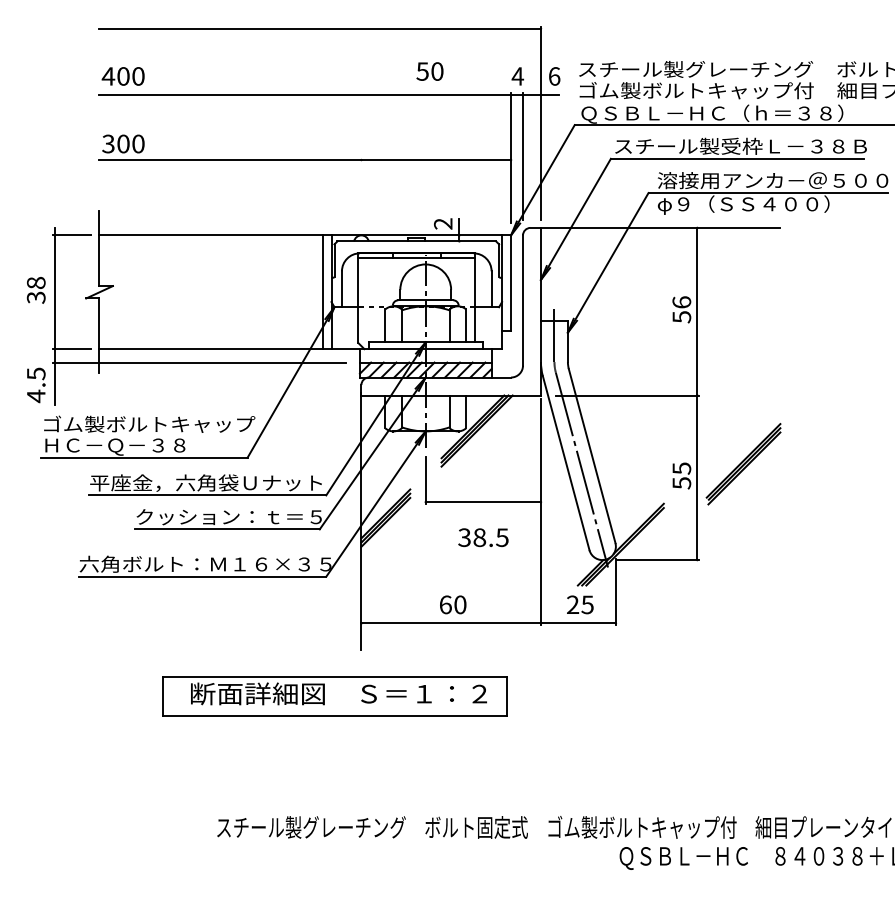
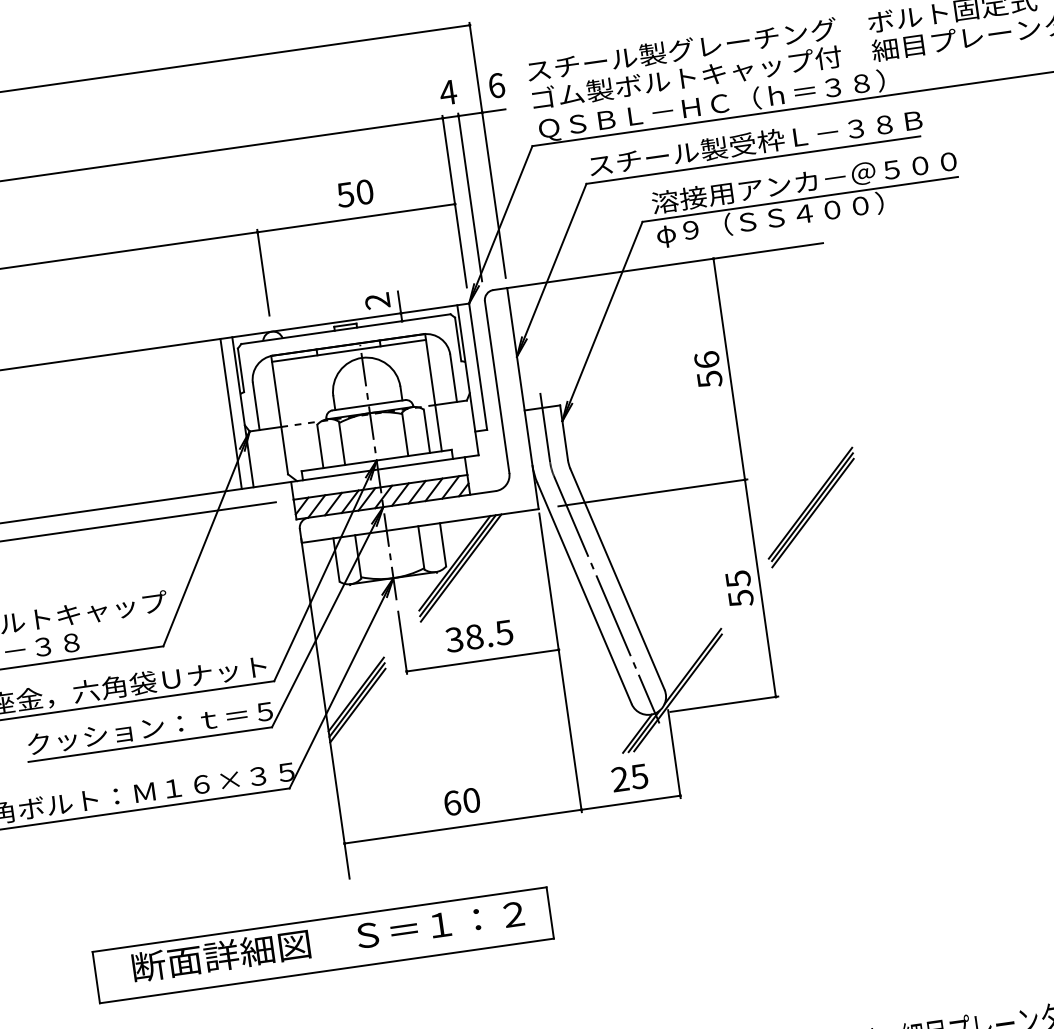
text: (429, 71) -> (354, 193), moved
line: (361, 190) -> (263, 272), added
part: (743, 464) -> (811, 508), moved
text: (483, 537) -> (479, 636), moved

